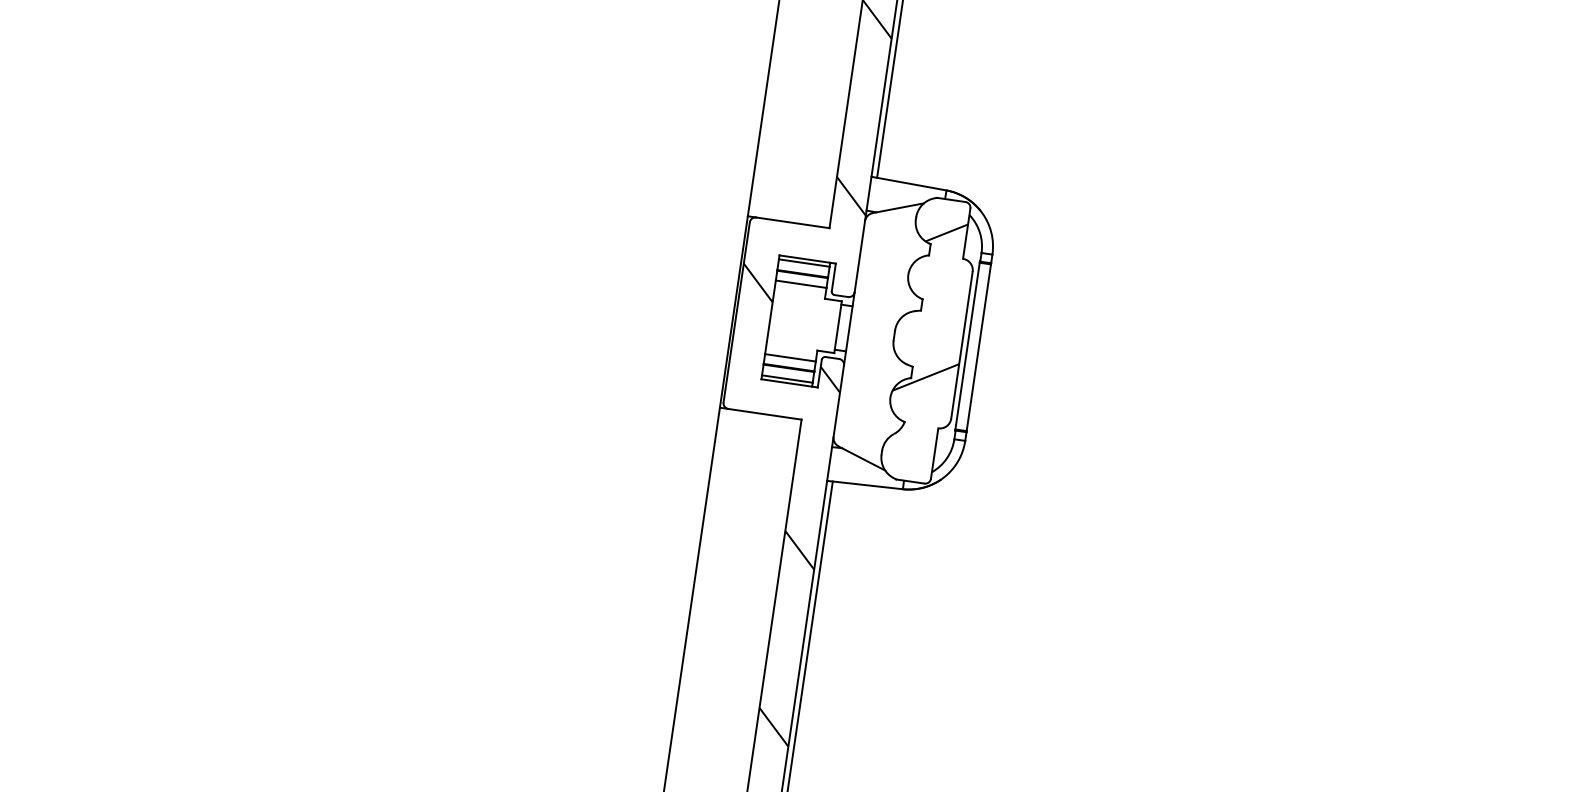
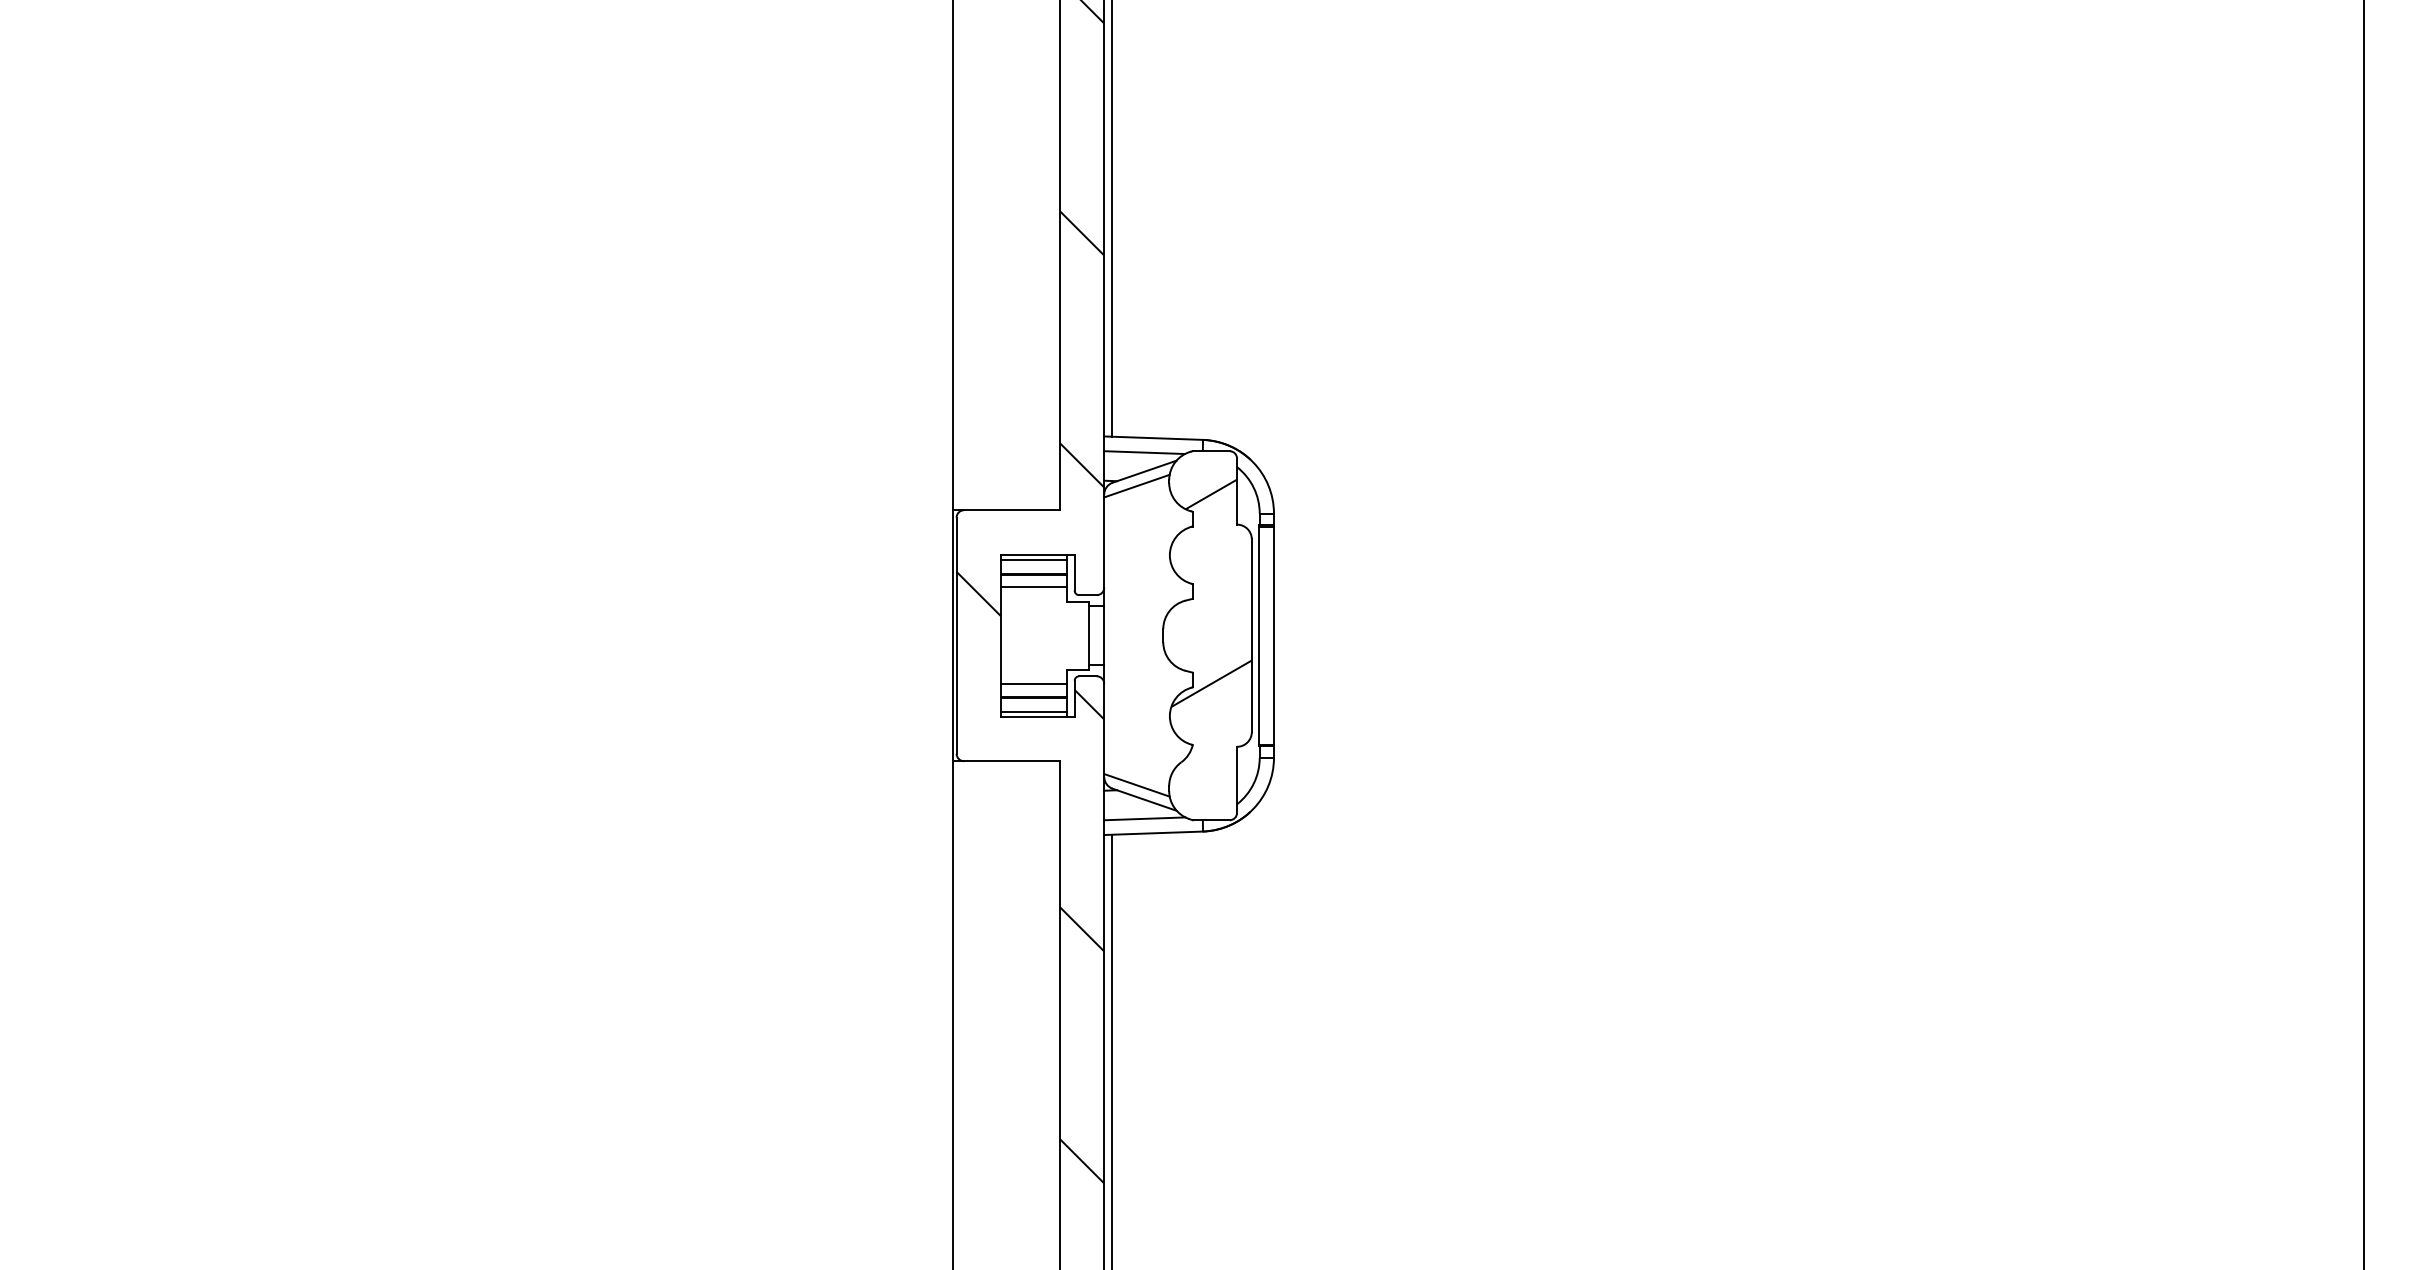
line: (900, 193) -> (1144, 452), added
line: (890, 217) -> (1136, 485), added
line: (857, 446) -> (1136, 785), added
line: (859, 472) -> (1144, 818), added

